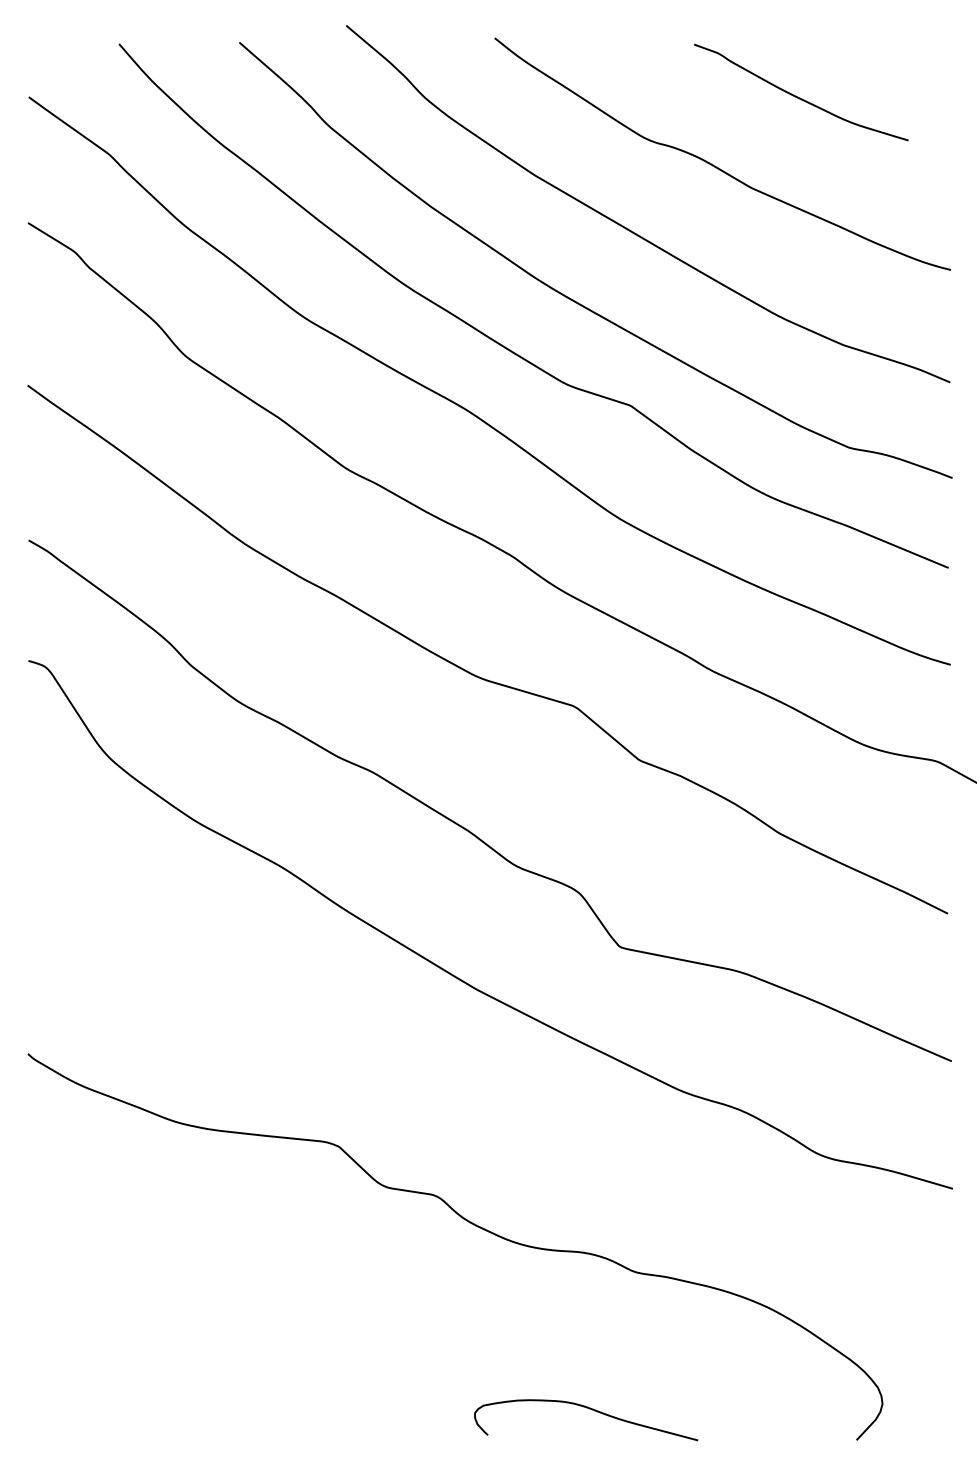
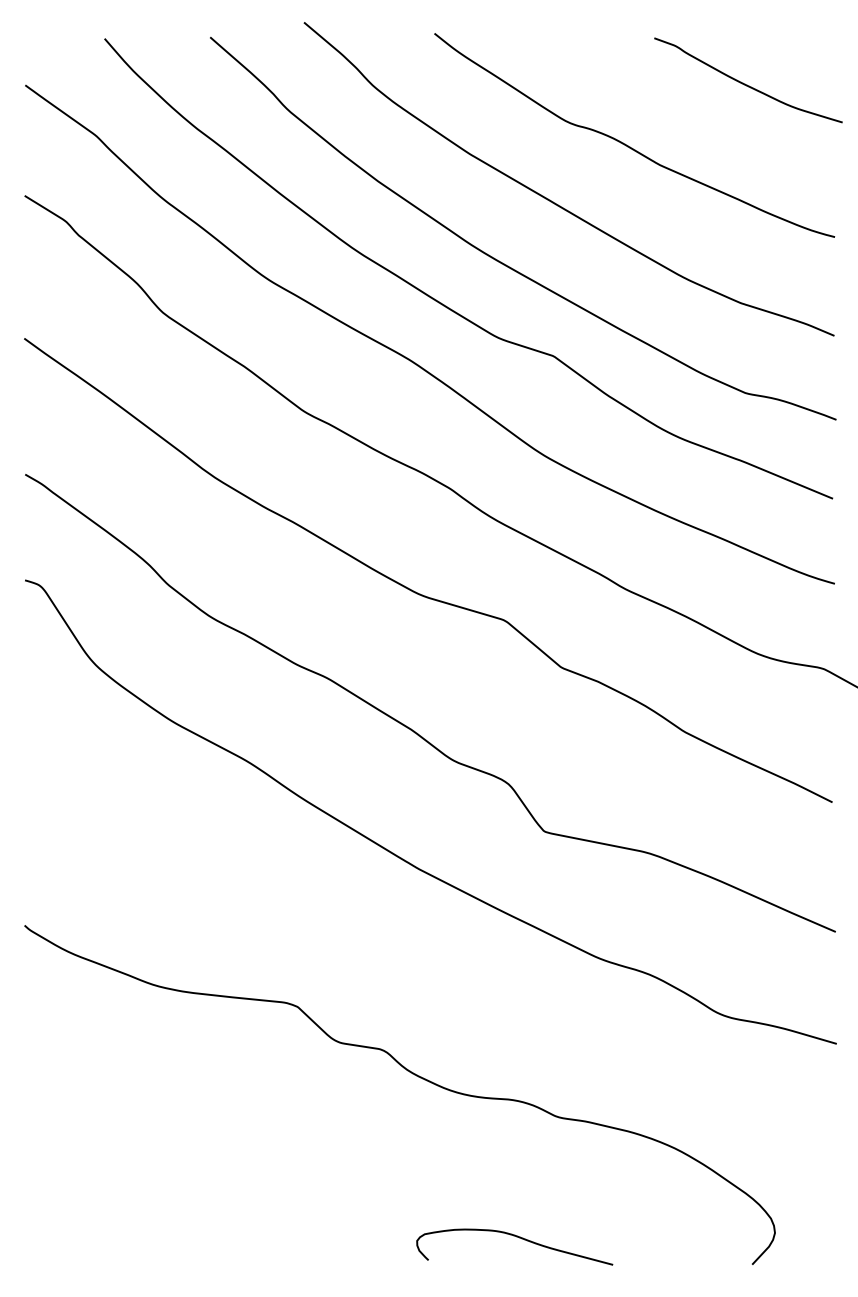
curve: (798, 96) -> (745, 83), moved

